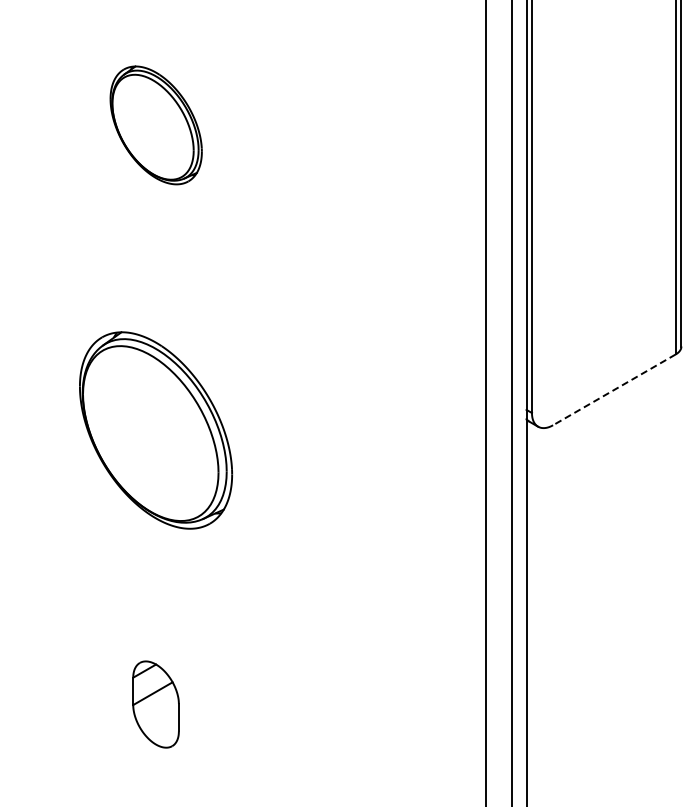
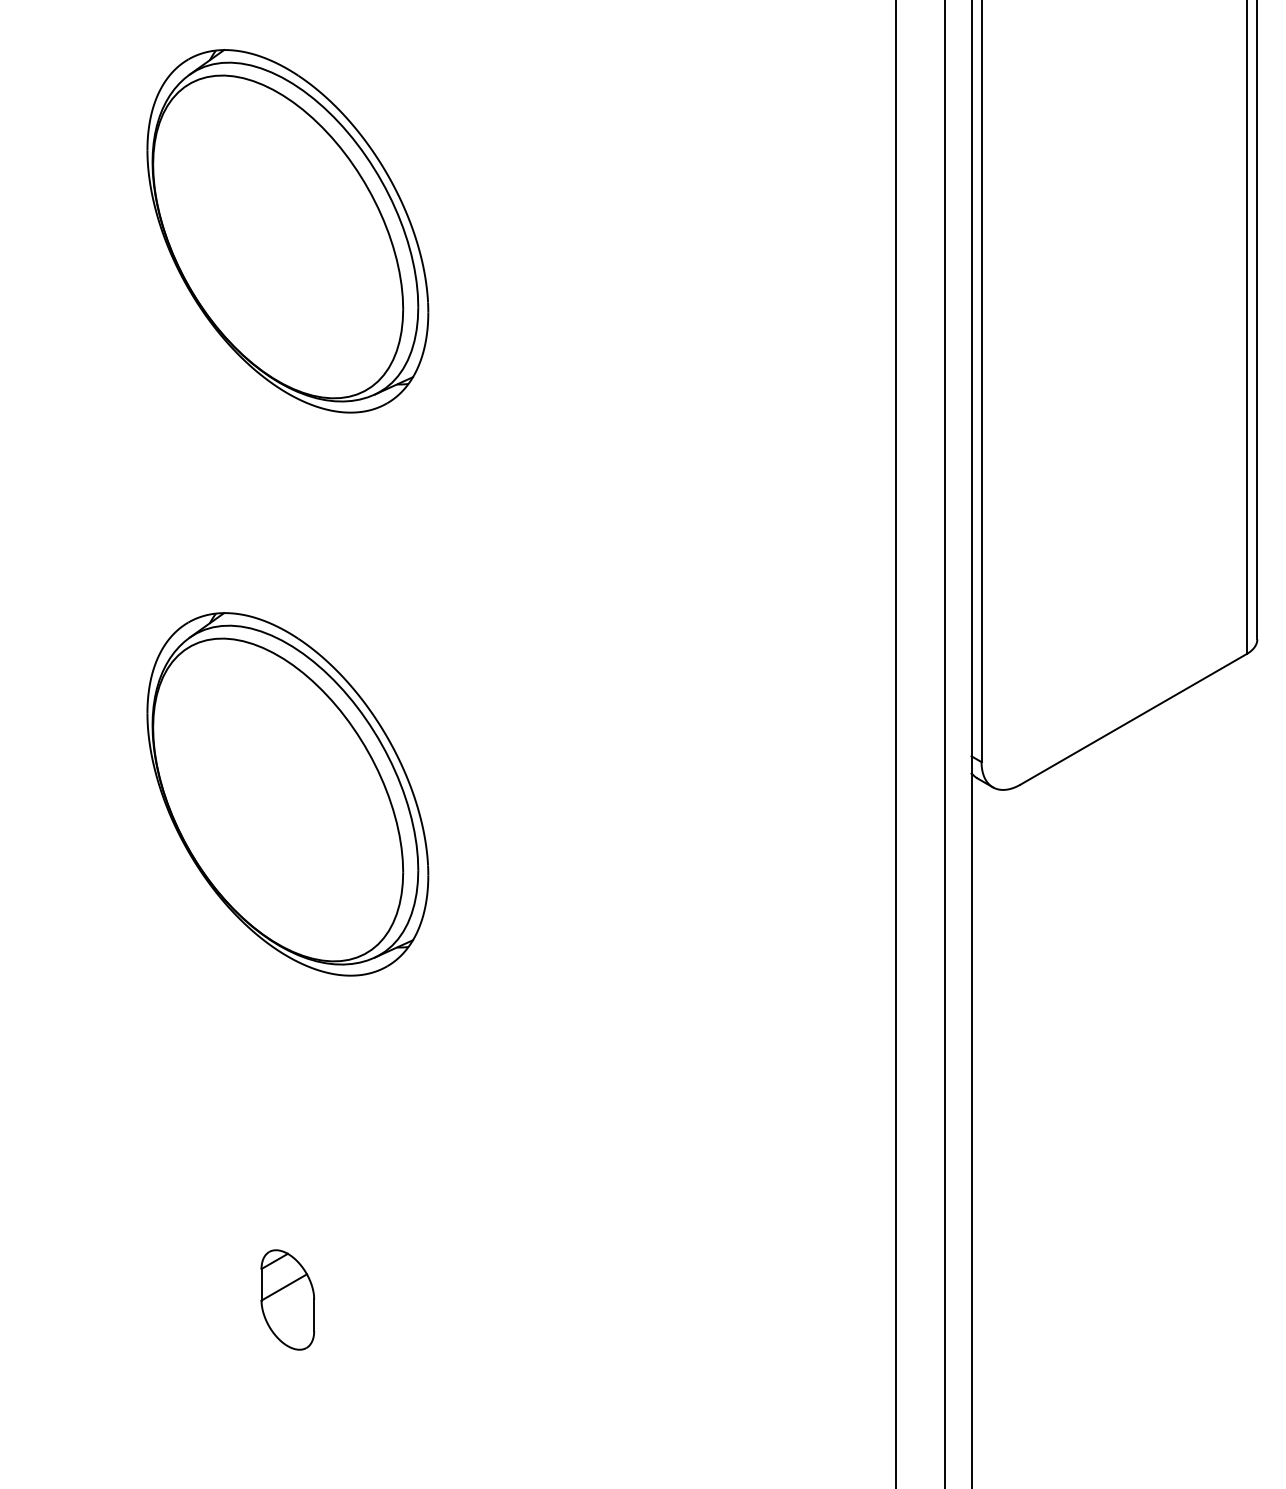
part: (156, 125) -> (288, 231), size x1.67
line: (614, 389) -> (1133, 718), dashed -> solid
part: (155, 704) -> (286, 1299), size x0.62

